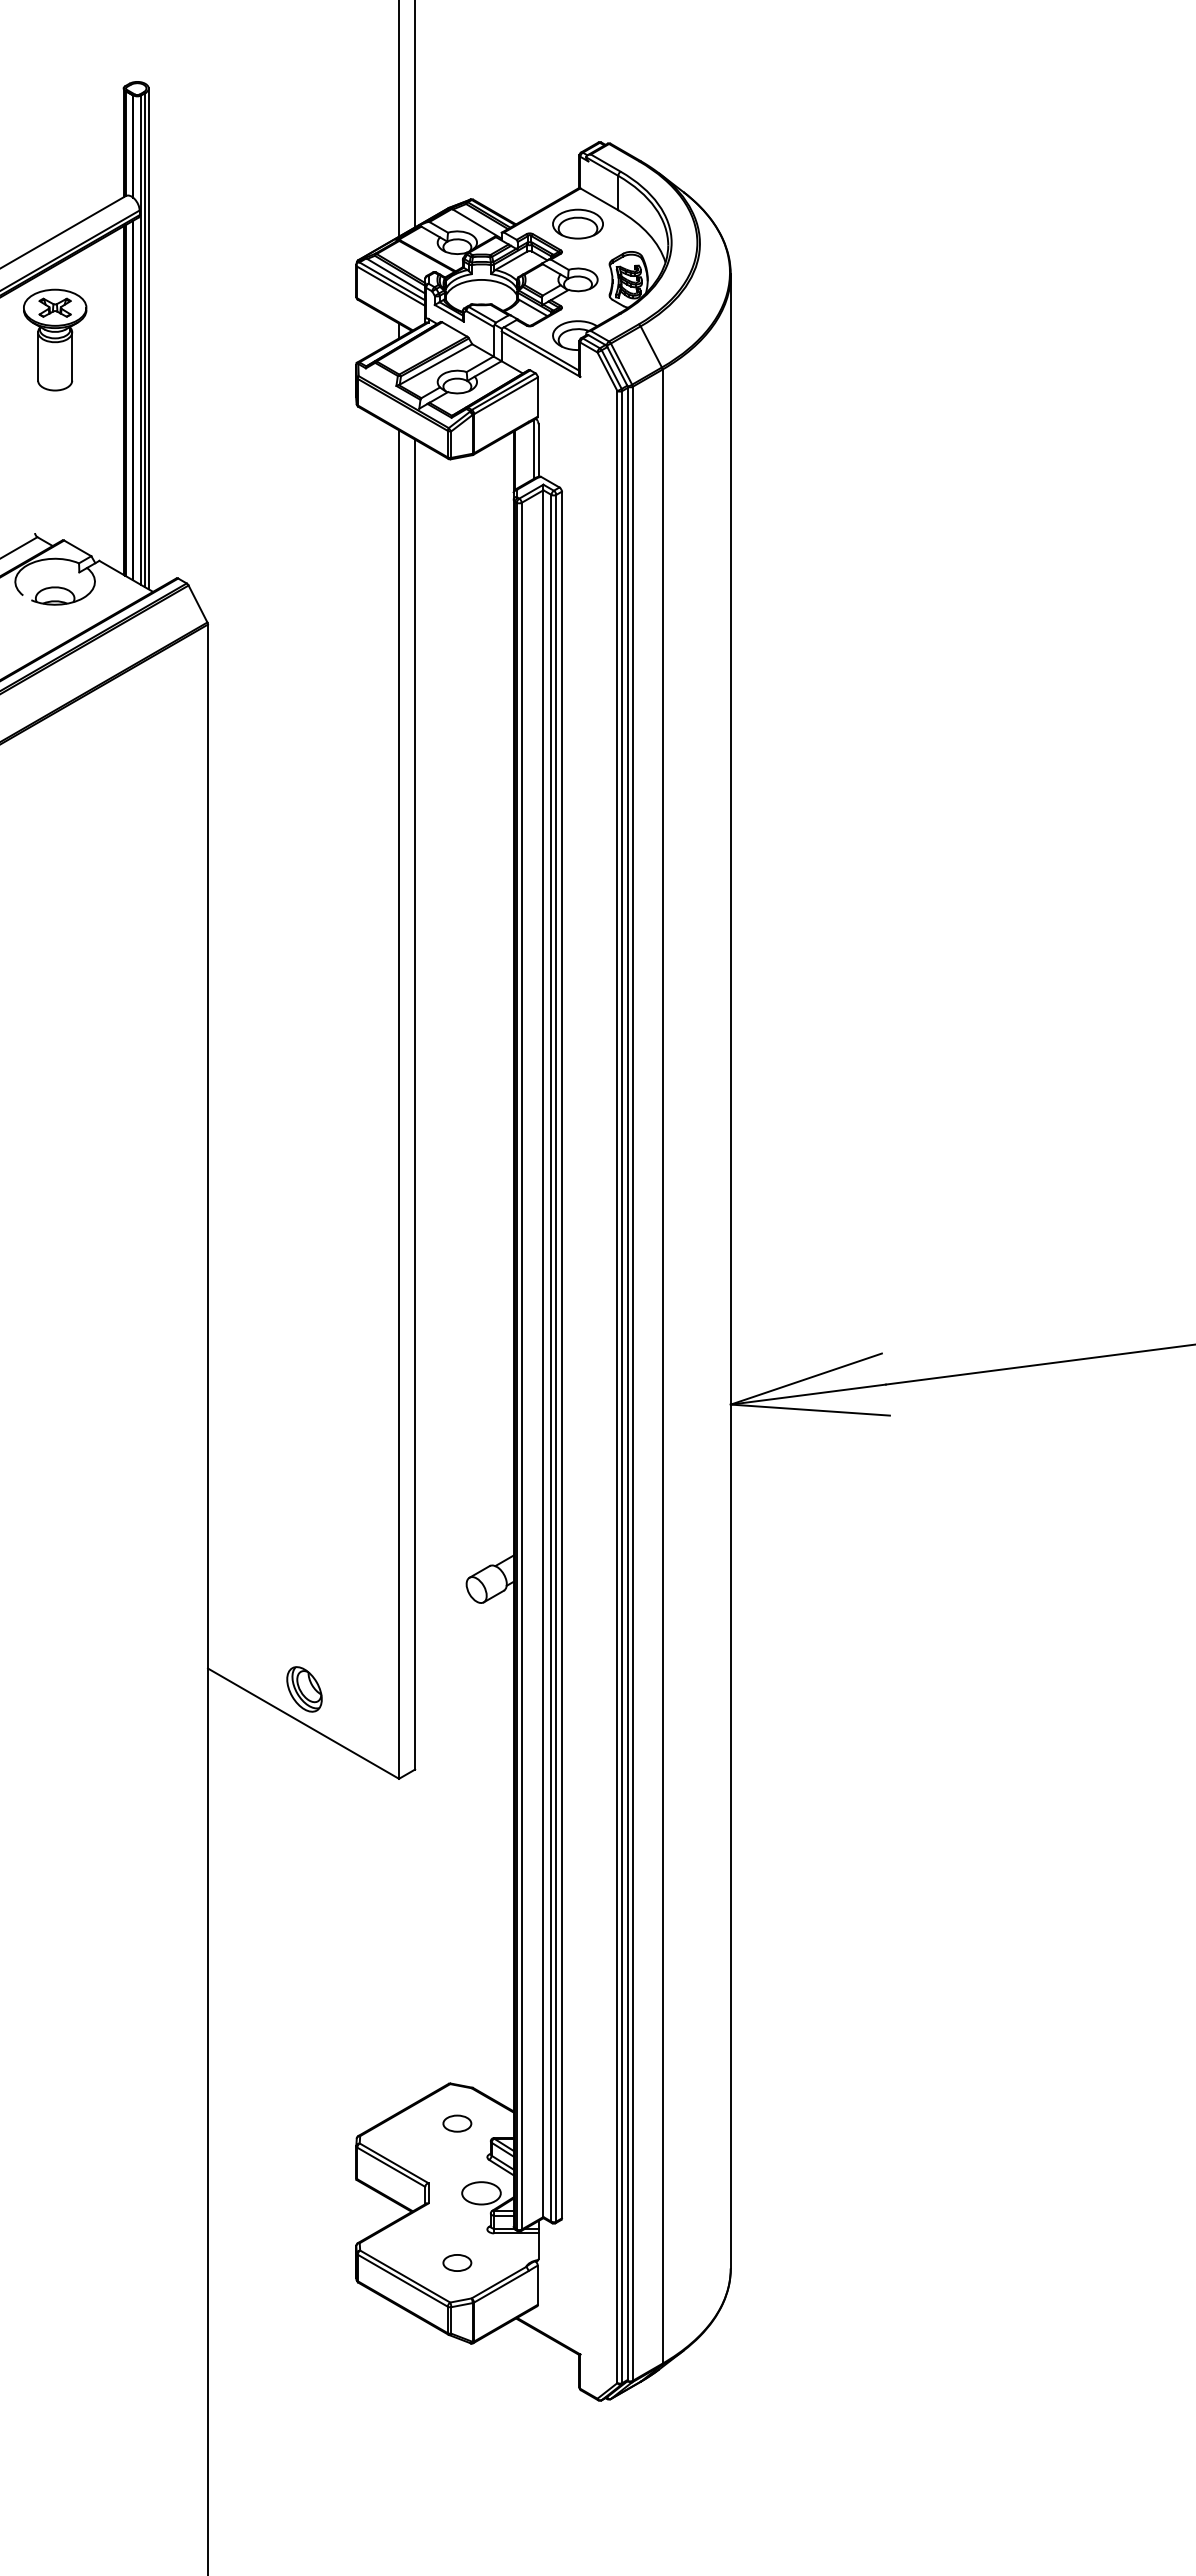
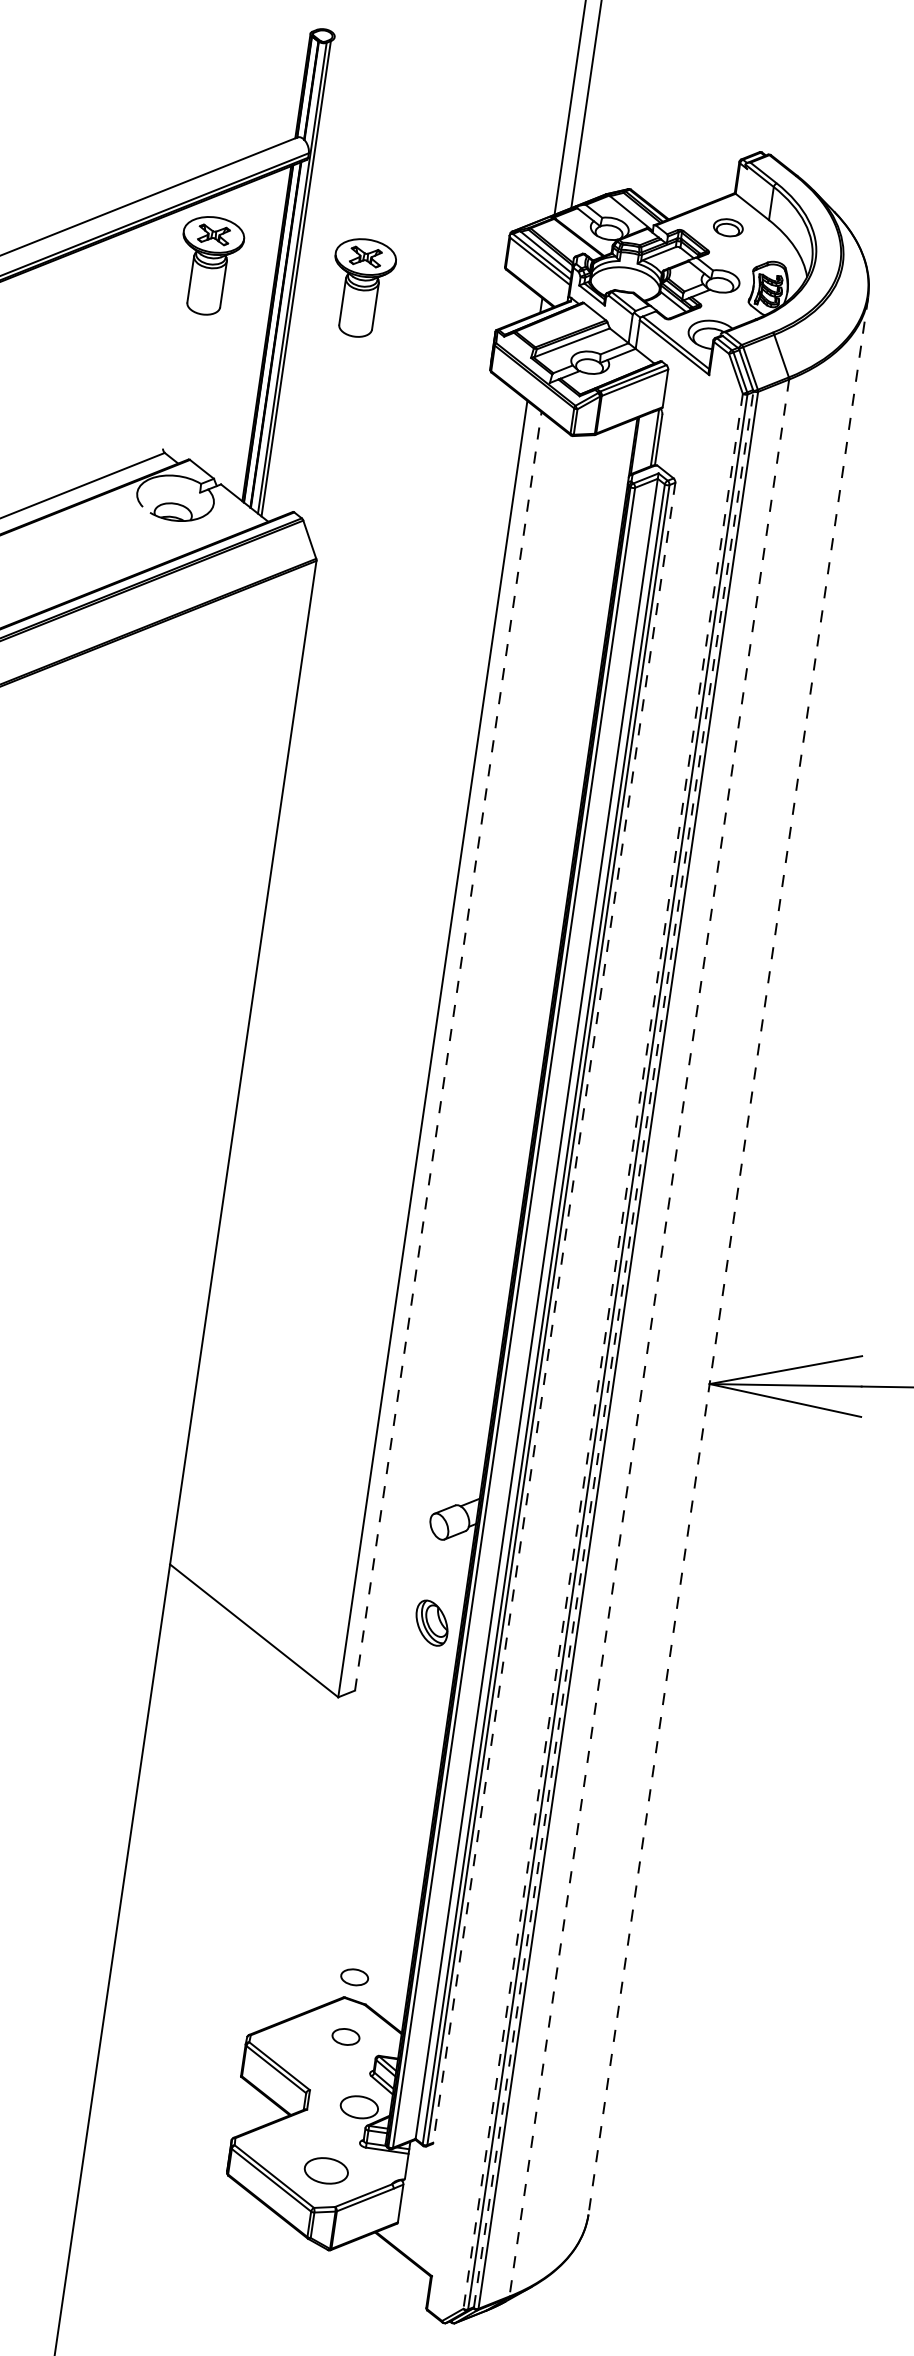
part: (577, 223) -> (727, 227), size x0.6
line: (148, 338) -> (299, 277), removed
part: (213, 339) -> (361, 287), added
line: (415, 1104) -> (448, 1051), solid -> dashed
line: (730, 1271) -> (728, 1256), solid -> dashed
line: (561, 1355) -> (553, 1313), solid -> dashed
line: (662, 1367) -> (649, 1338), solid -> dashed
line: (627, 1383) -> (613, 1349), solid -> dashed
line: (617, 1387) -> (603, 1351), solid -> dashed
part: (304, 1689) -> (431, 1623), moved
part: (457, 2061) -> (354, 1977), added
part: (457, 2262) -> (326, 2170), size x1.6

